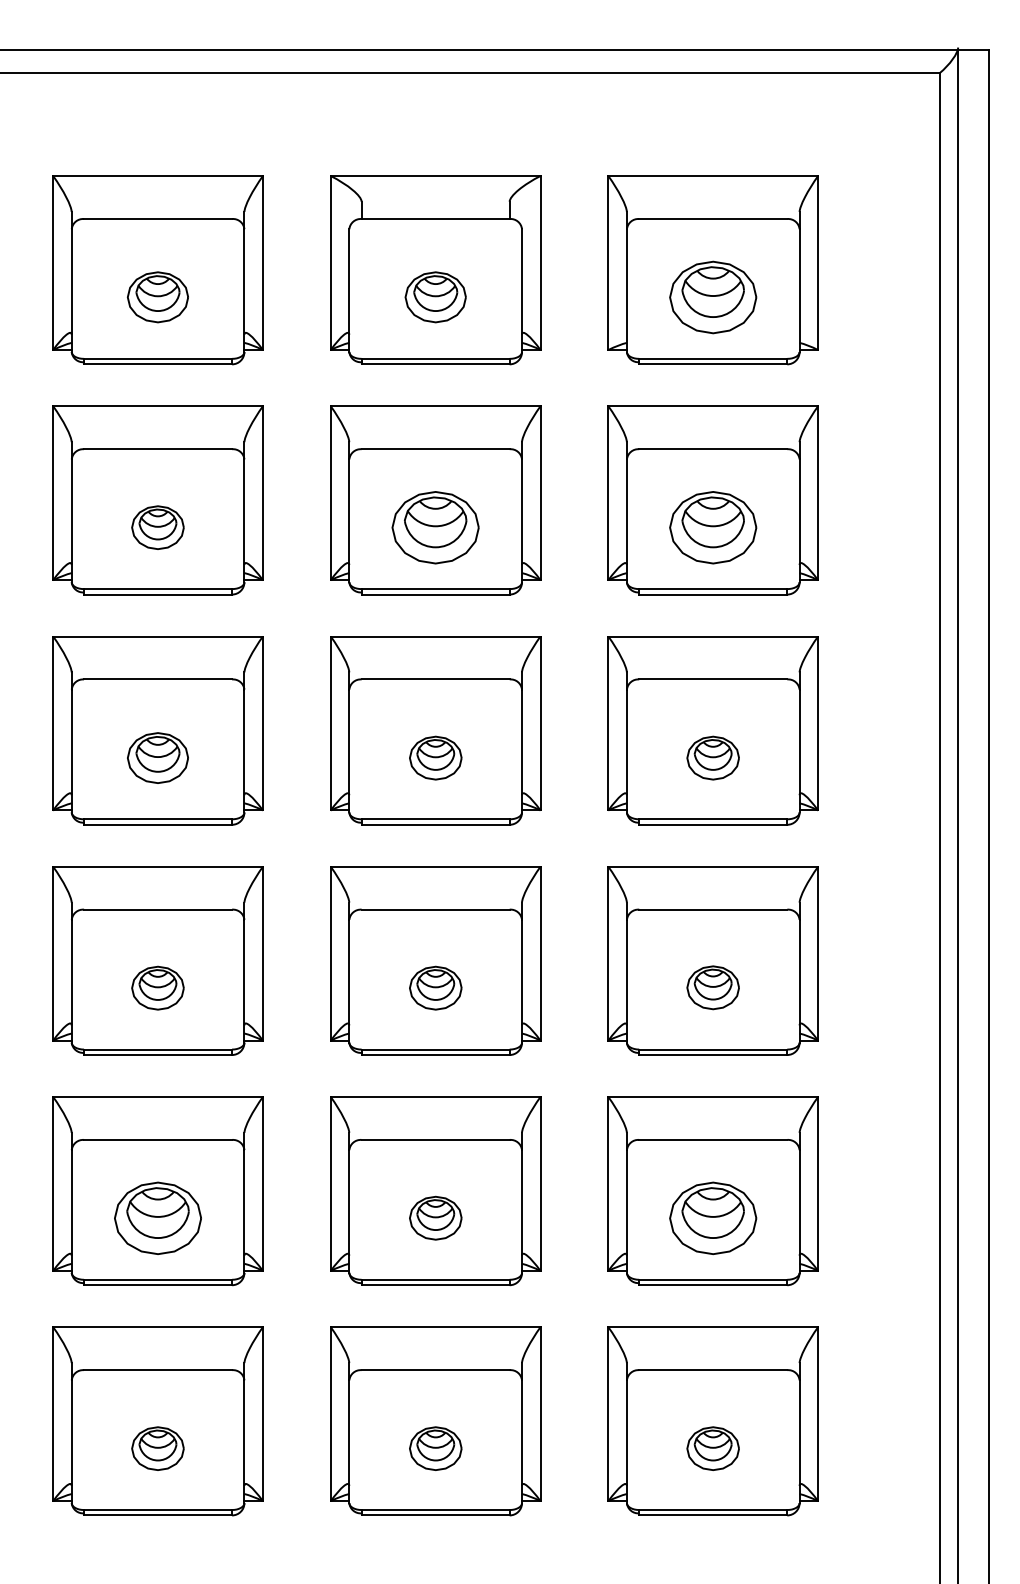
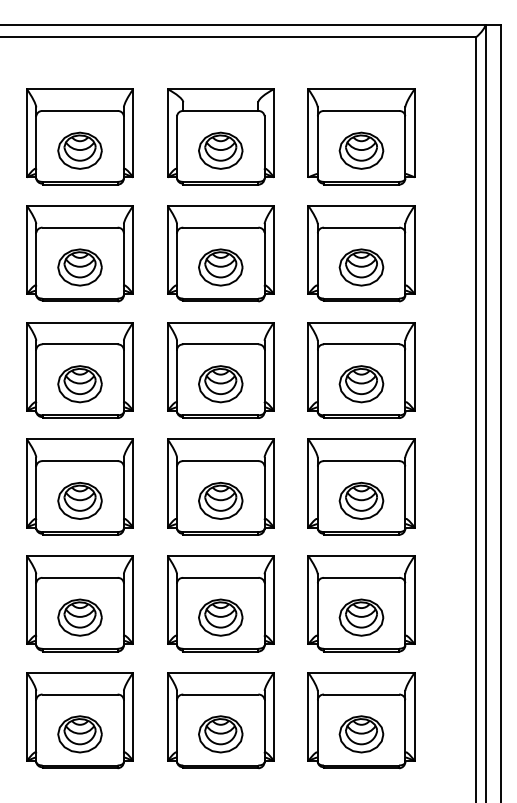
part: (156, 296) -> (79, 150), size x1.43
part: (435, 296) -> (220, 150), size x1.43
part: (156, 527) -> (79, 267), size x1.67
part: (156, 758) -> (79, 384), size x1.43
part: (435, 758) -> (220, 384), size x1.67
part: (713, 758) -> (361, 384), size x1.67
part: (156, 987) -> (79, 500), size x1.67
part: (435, 987) -> (220, 500), size x1.67
part: (713, 987) -> (361, 500), size x1.67
part: (435, 1218) -> (220, 617), size x1.67
part: (156, 1448) -> (79, 734), size x1.67
part: (435, 1448) -> (220, 734), size x1.67
part: (713, 1448) -> (361, 734), size x1.67

